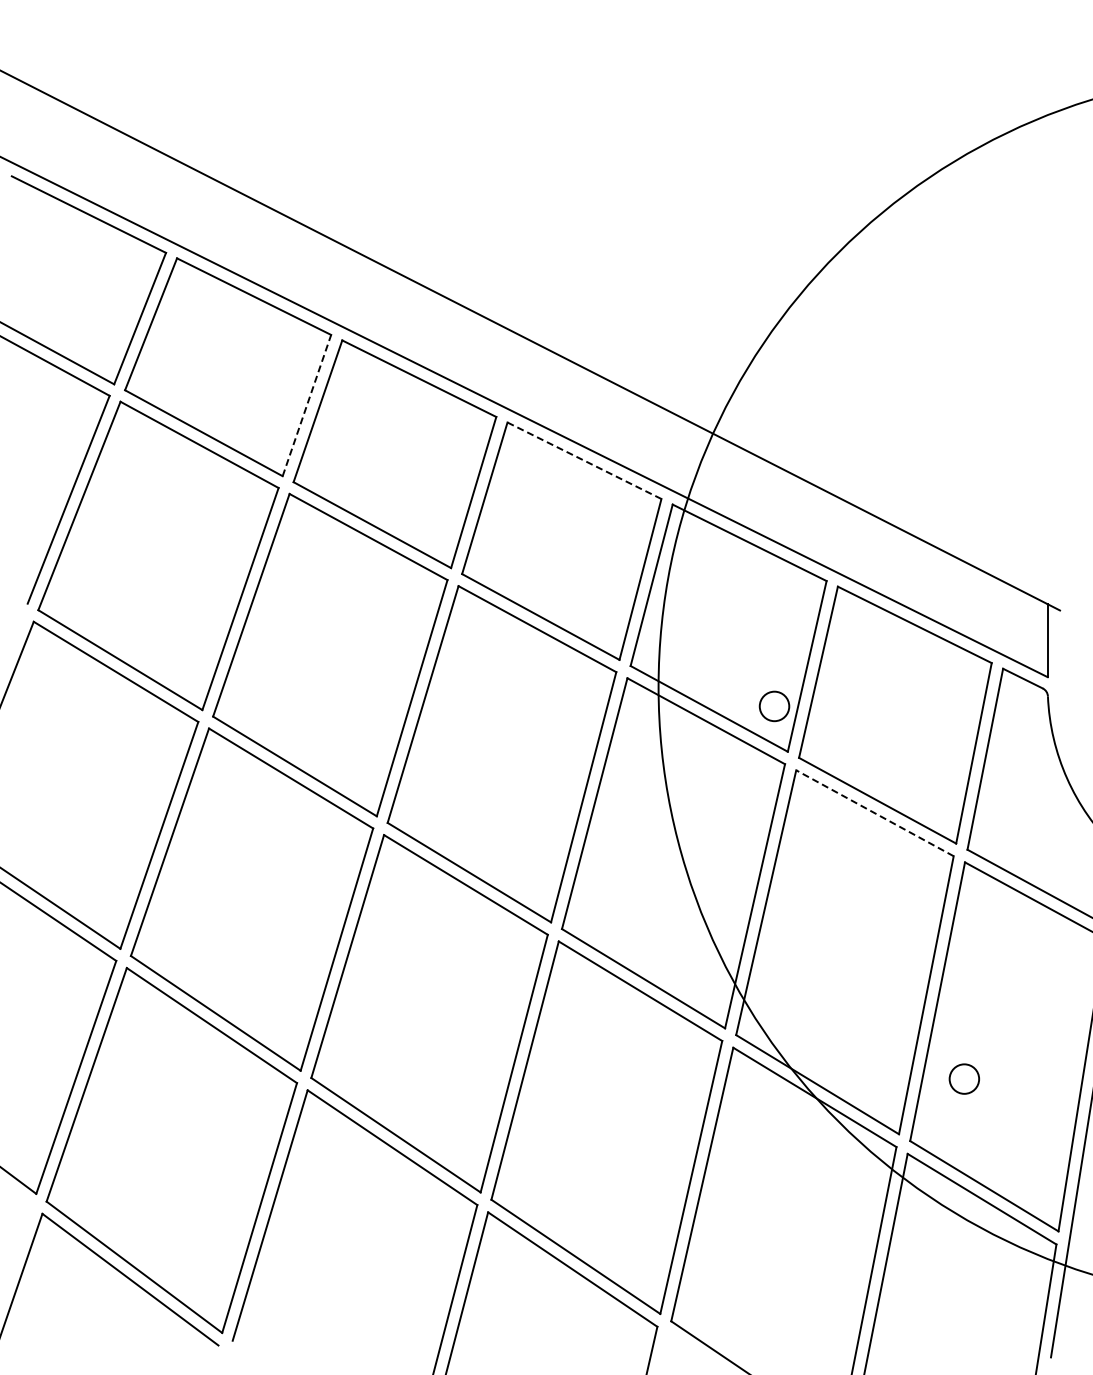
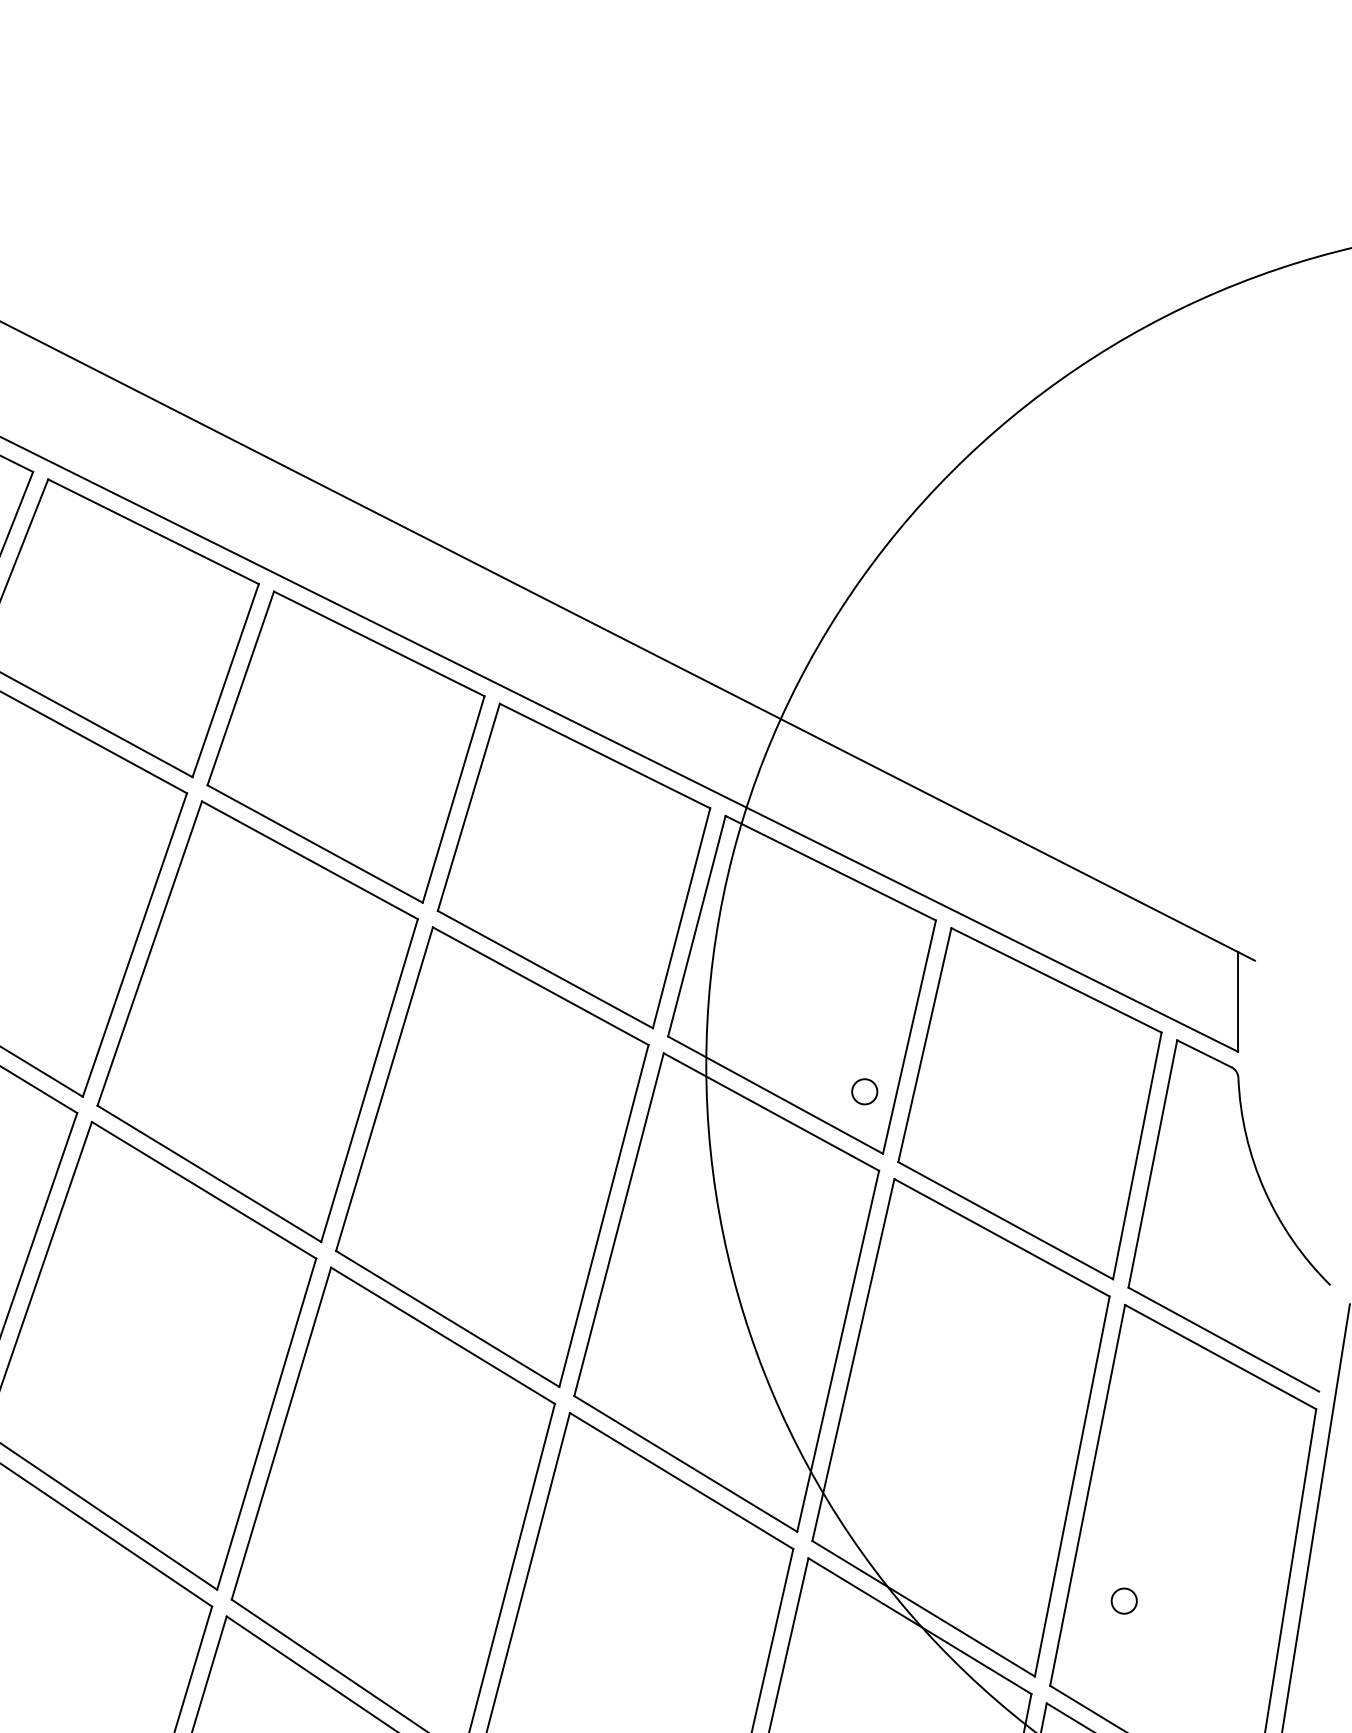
line: (306, 405) -> (225, 680), dashed -> solid
line: (584, 460) -> (605, 755), dashed -> solid
circle: (774, 706) -> (864, 1091), size x0.62
line: (874, 813) -> (1001, 1238), dashed -> solid
circle: (964, 1078) -> (1124, 1600), size x0.62

